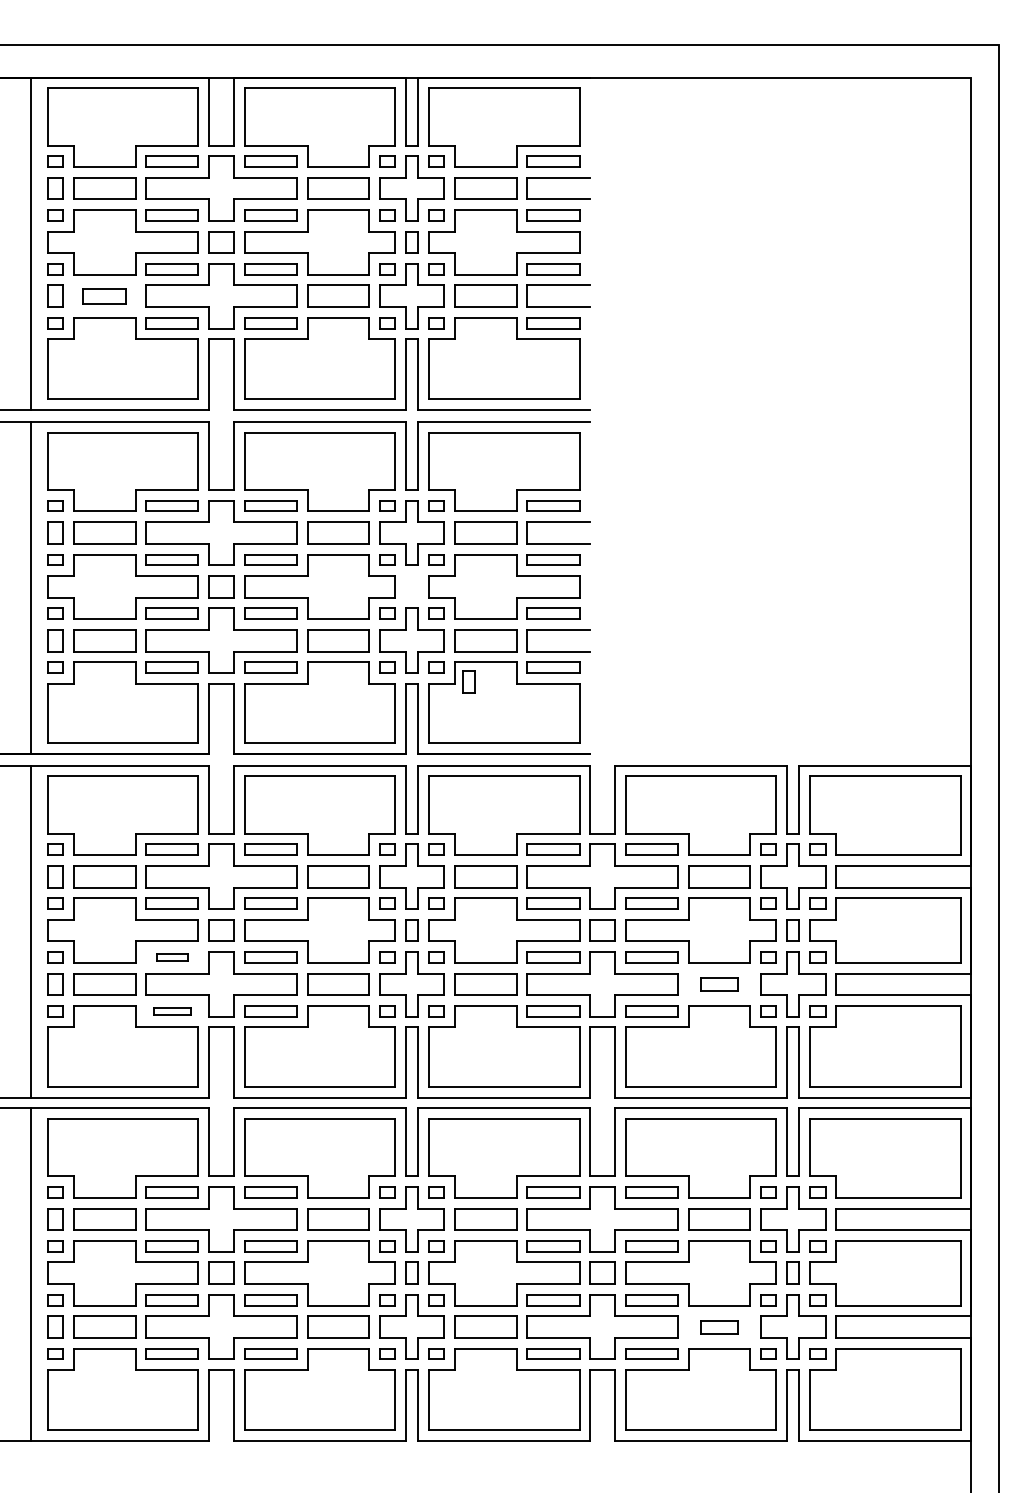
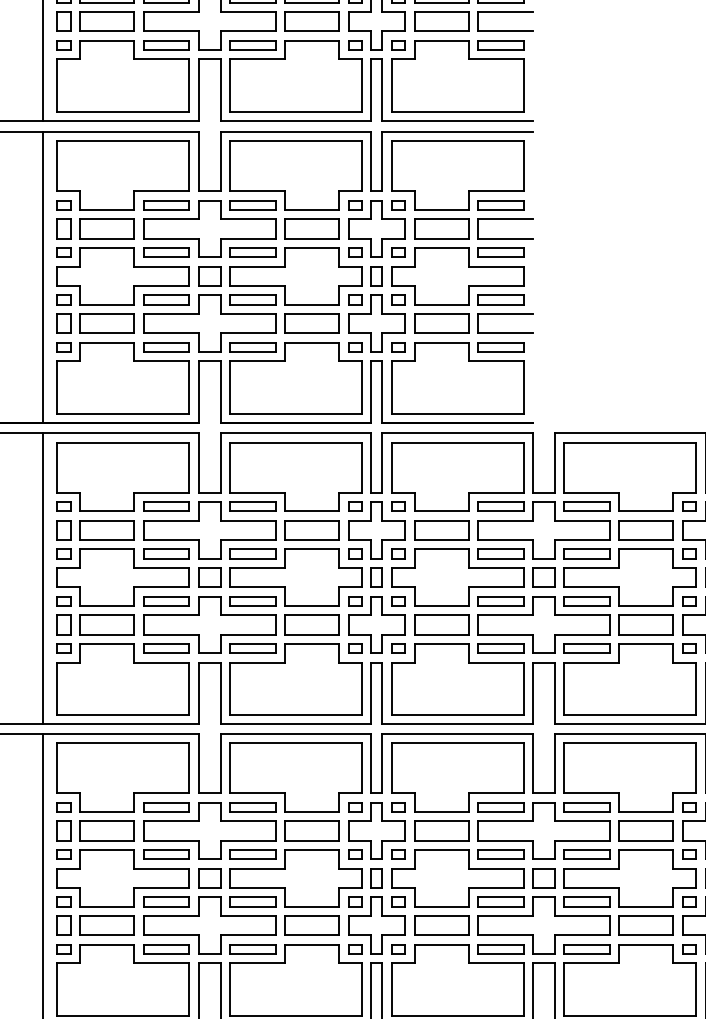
part: (104, 295) -> (107, 20), size x1.43
part: (468, 681) -> (376, 276), moved
part: (171, 957) -> (165, 601), size x1.67
part: (719, 984) -> (646, 625), size x1.67
part: (171, 1011) -> (165, 648), size x1.43
part: (719, 1326) -> (646, 924), size x1.67

